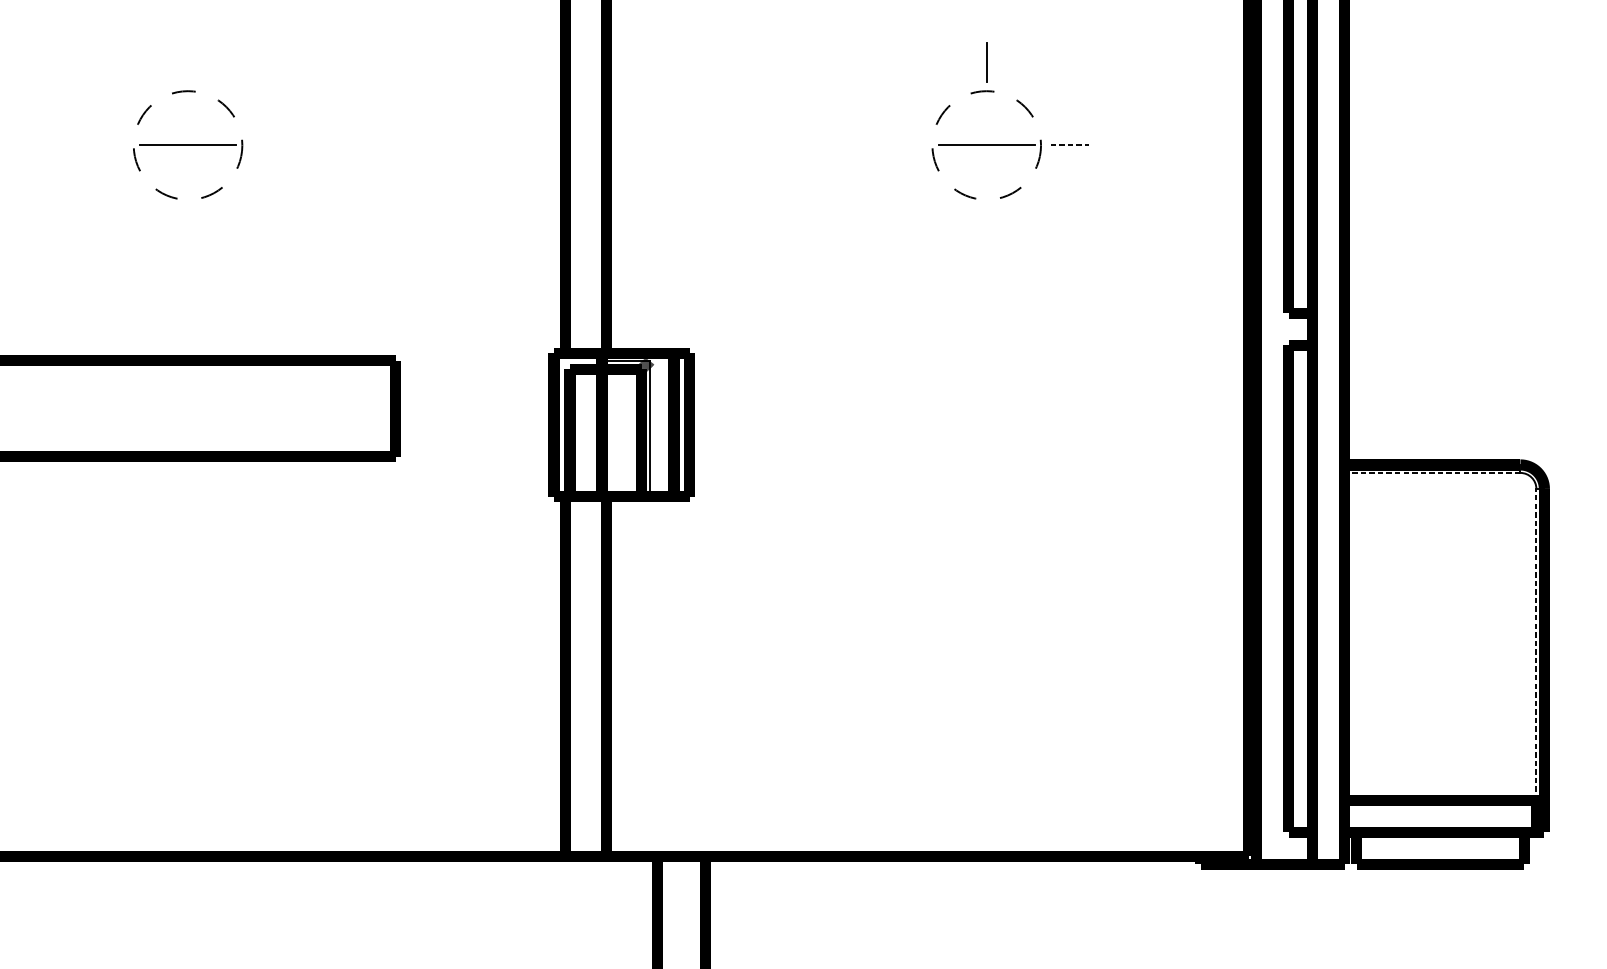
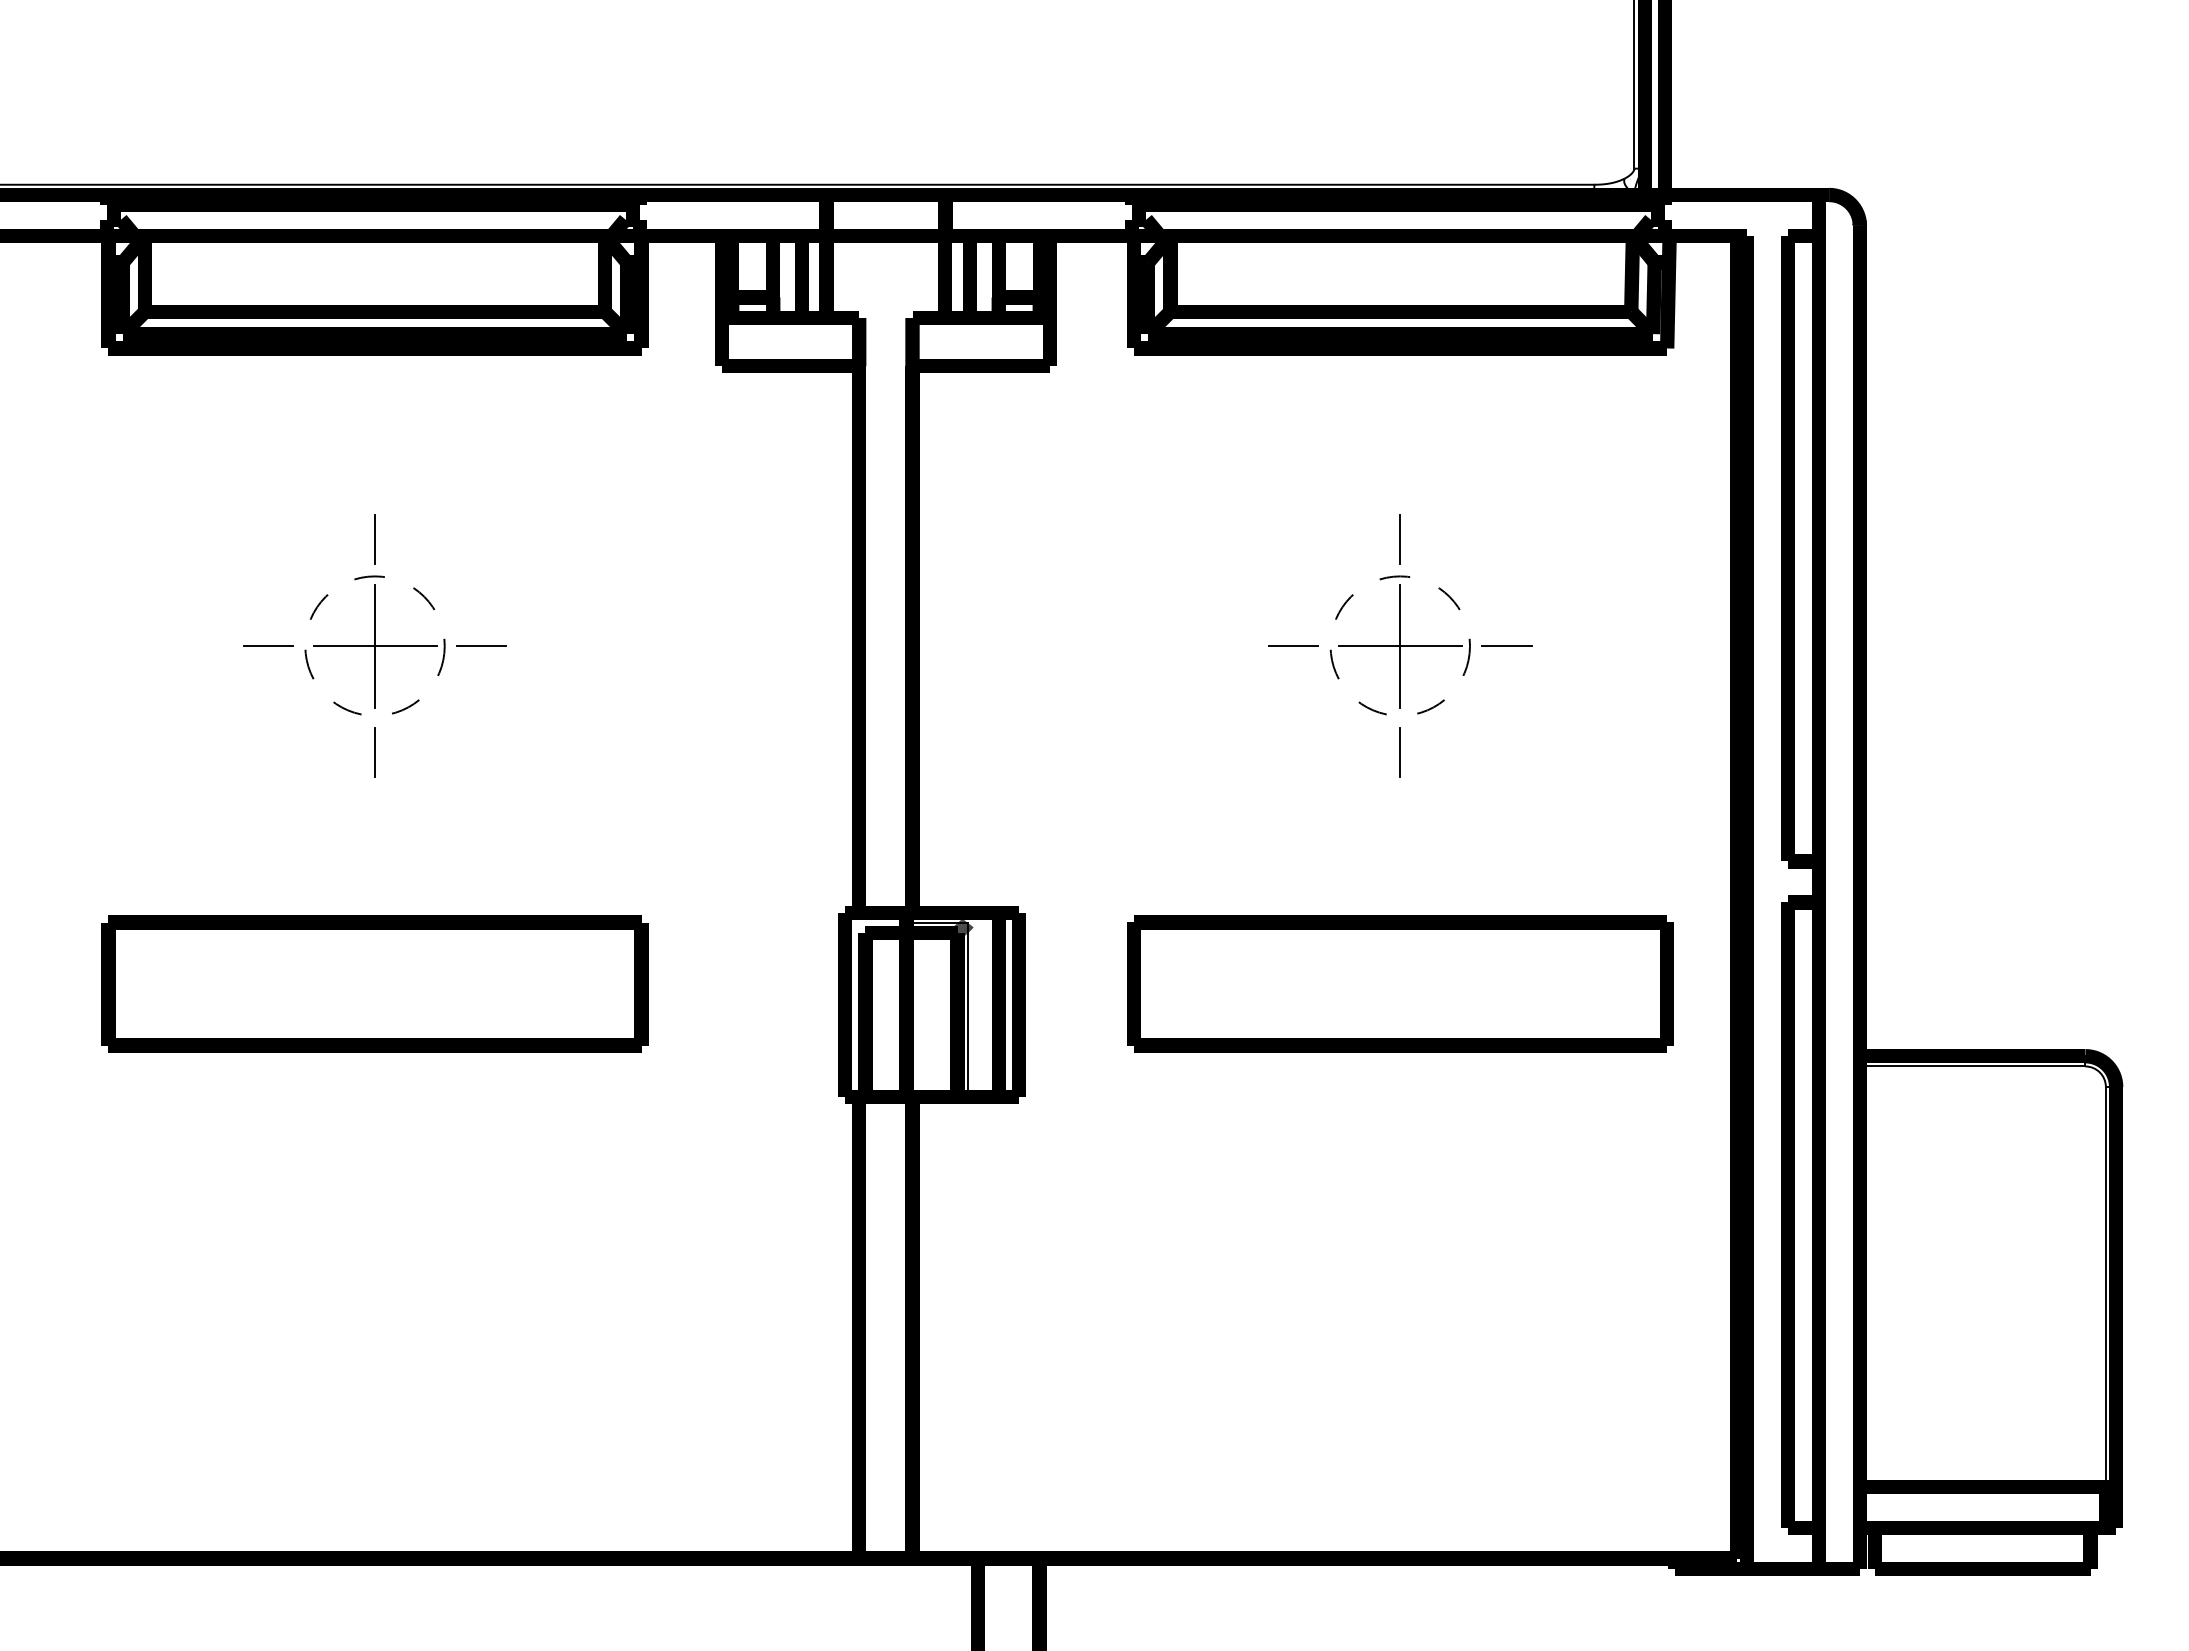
line: (188, 62) -> (375, 539), added
line: (105, 145) -> (268, 645), added
line: (188, 145) -> (375, 645), added
line: (270, 145) -> (481, 646), added
line: (903, 145) -> (1293, 645), added
line: (986, 145) -> (1400, 645), added
line: (1069, 145) -> (1506, 646), dashed -> solid
line: (188, 228) -> (375, 752), added
line: (986, 228) -> (1400, 752), added
part: (986, 408) -> (1400, 983), added
line: (1432, 472) -> (1972, 1066), dashed -> solid
line: (1536, 644) -> (2105, 1286), dashed -> solid

